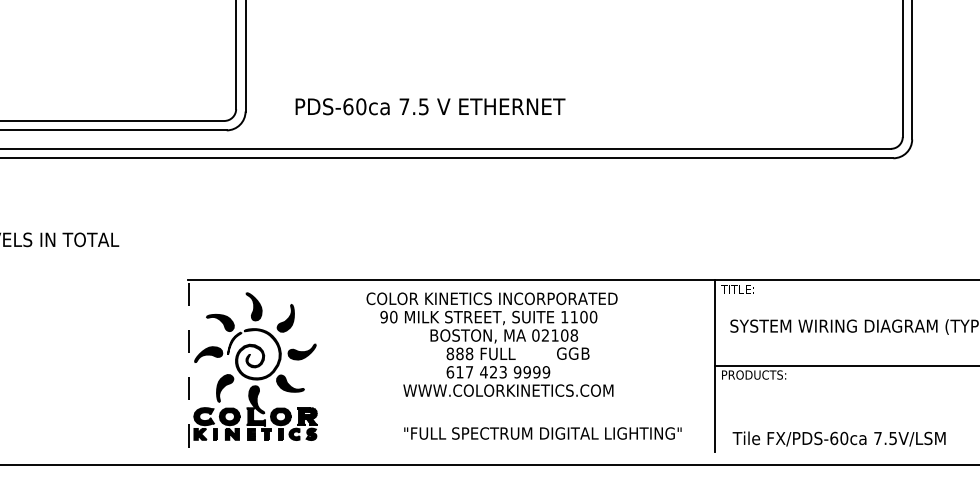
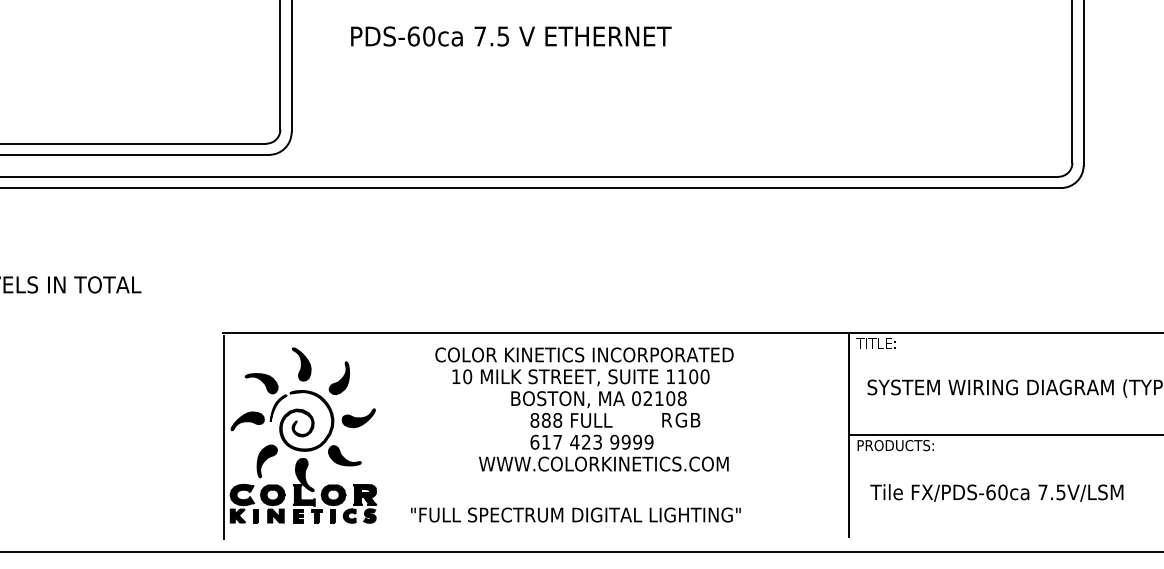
text: (430, 106) -> (511, 36), moved
text: (383, 316) -> (455, 375), 90 -> 10
text: (561, 353) -> (666, 419), G -> R
line: (188, 368) -> (223, 437), dashed -> solid
text: (542, 433) -> (575, 515), moved
text: (838, 438) -> (996, 492), moved

